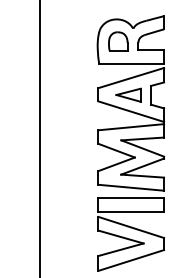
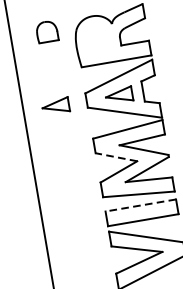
part: (118, 41) -> (47, 31), moved
part: (69, 94) -> (55, 105), added
line: (116, 150) -> (116, 157), solid -> dashed
line: (131, 198) -> (141, 205), solid -> dashed

